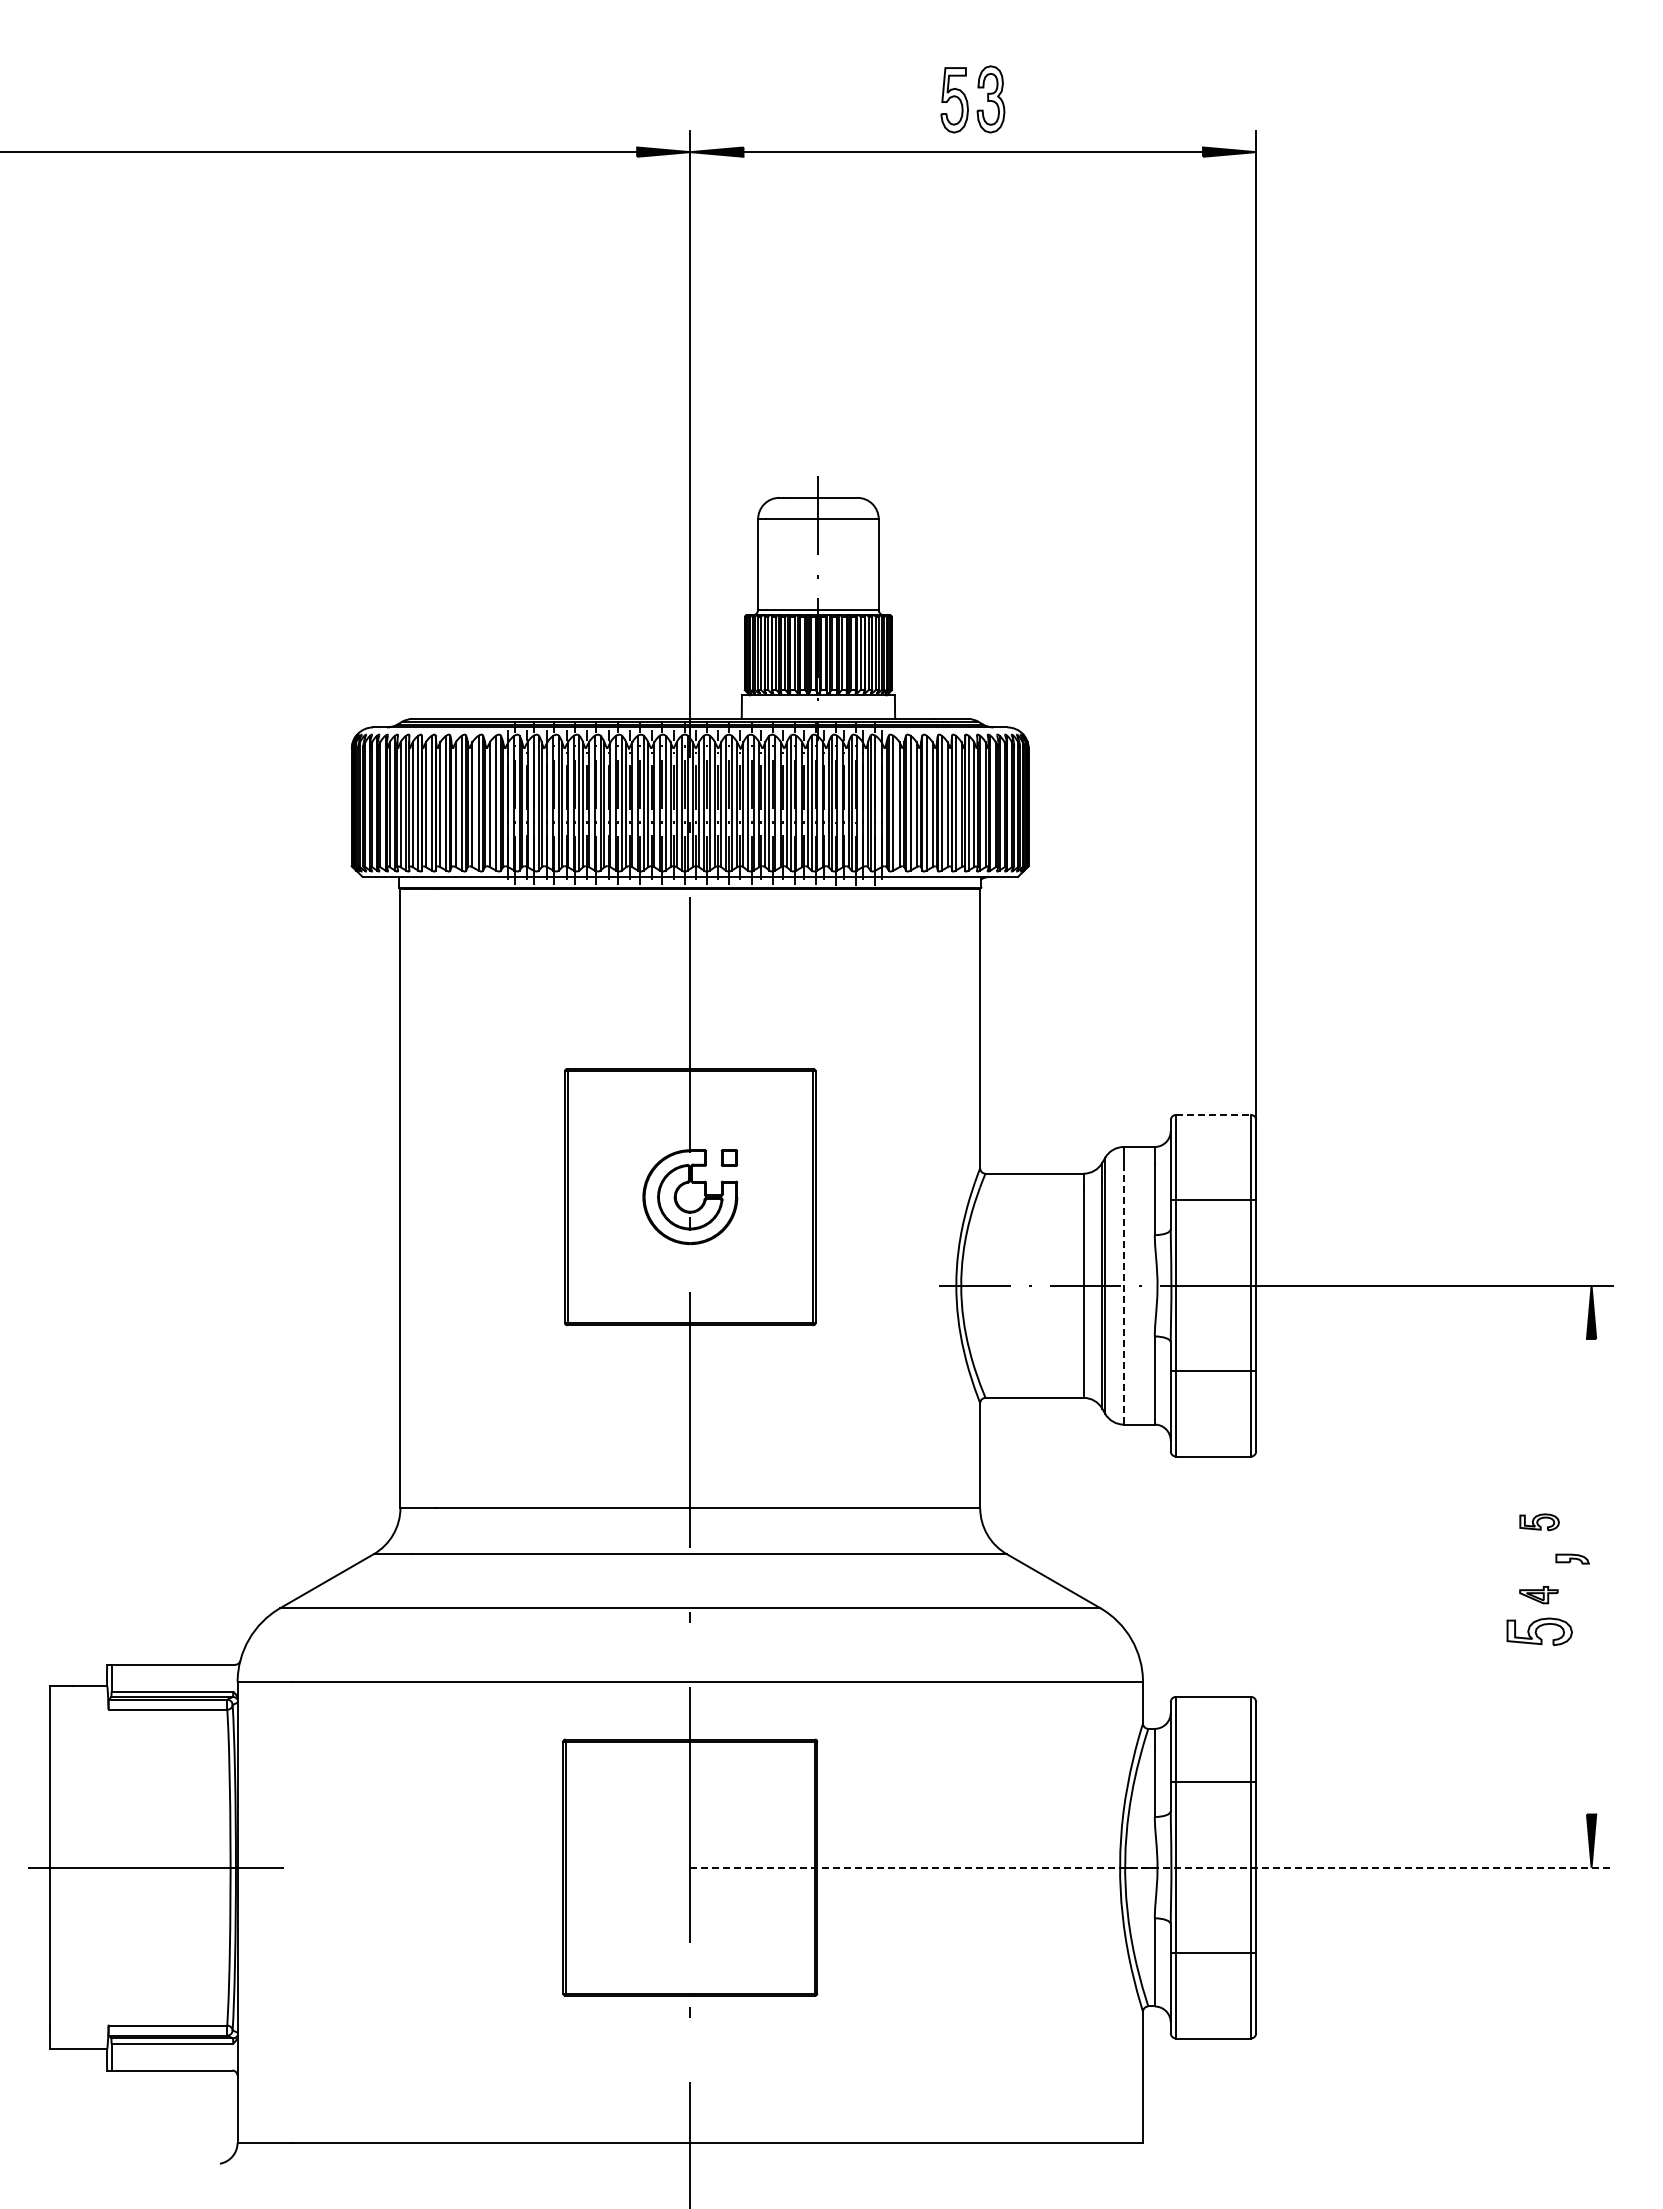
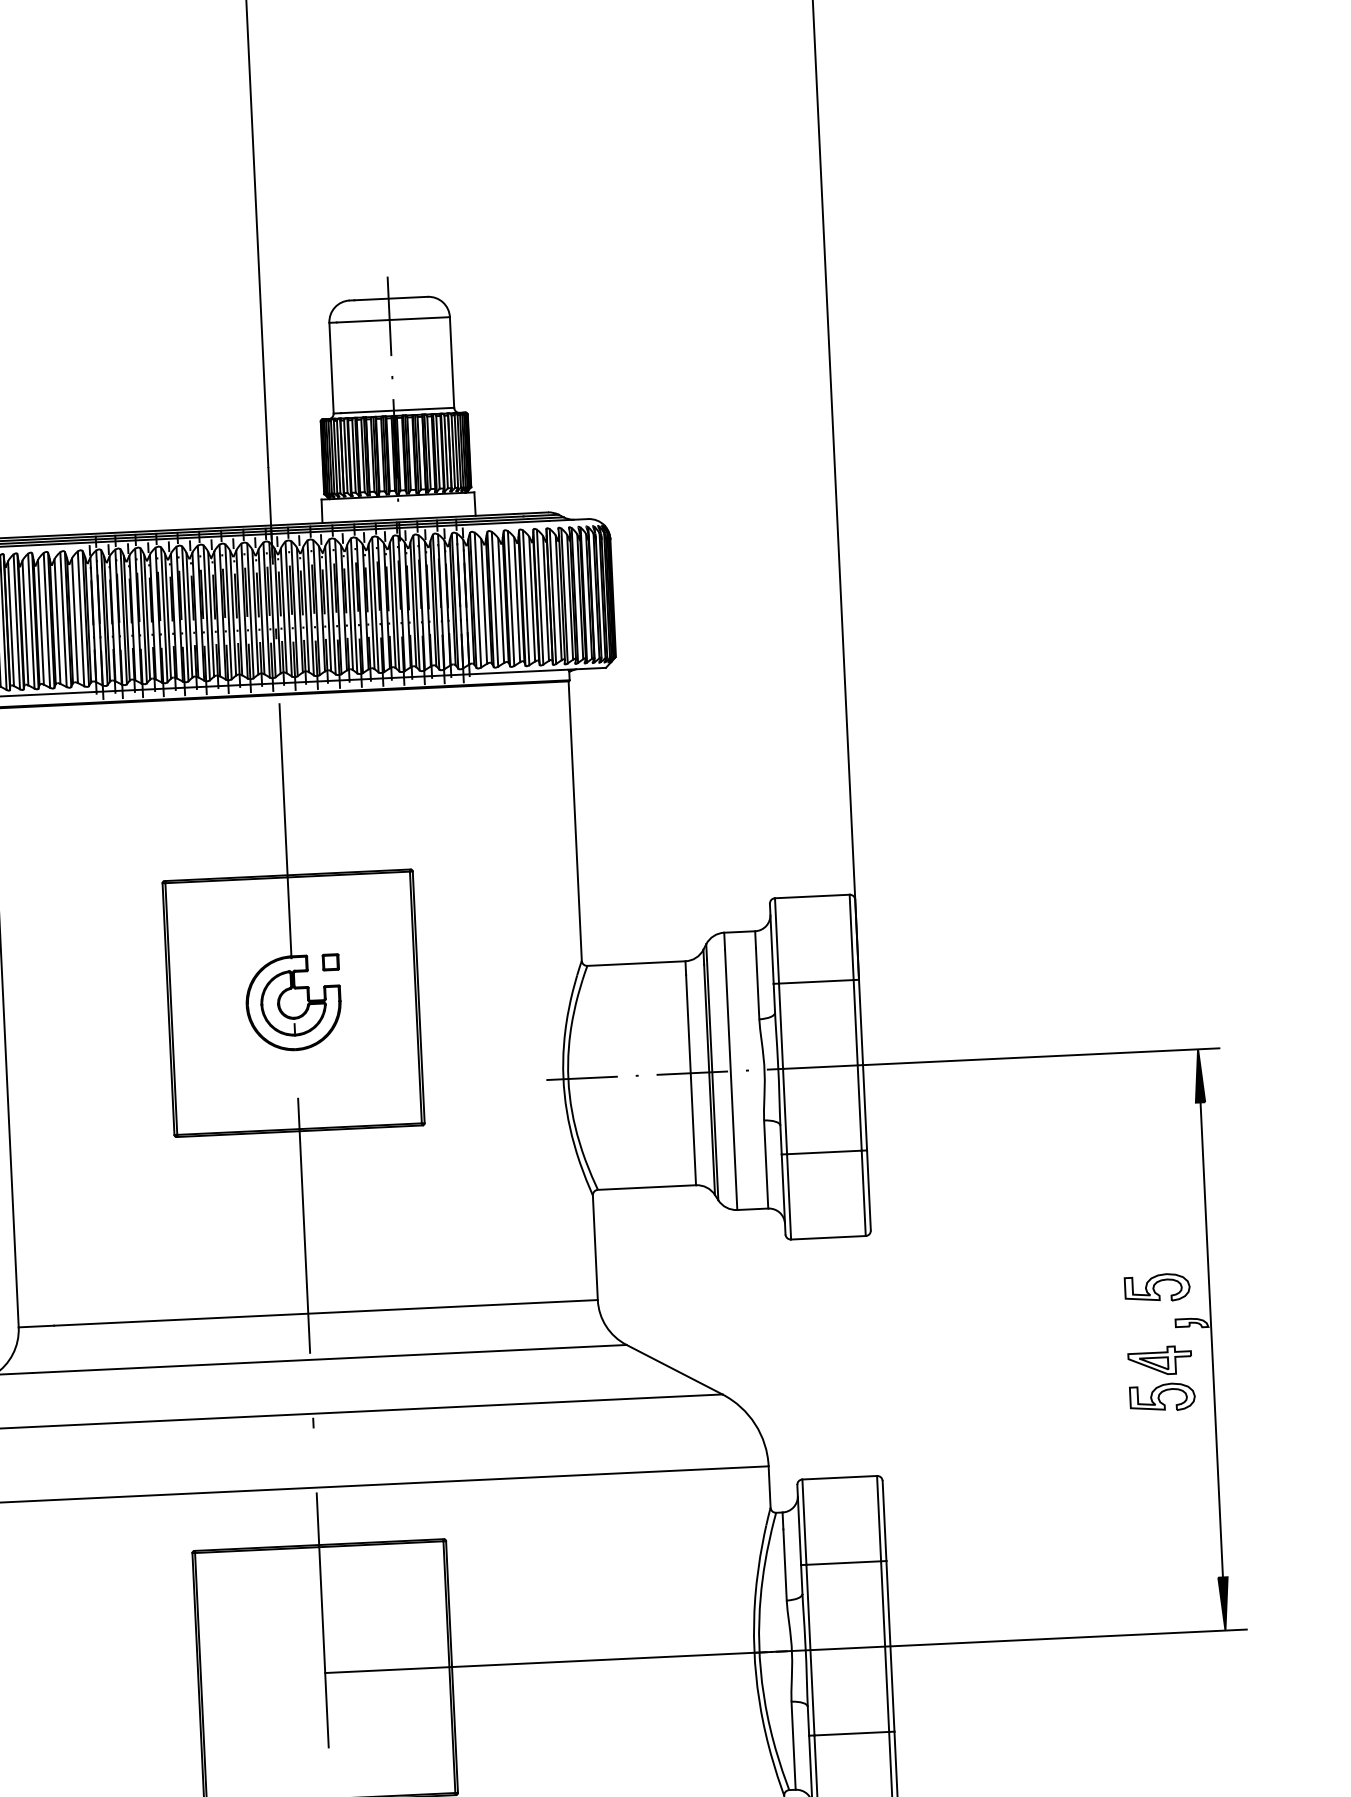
line: (1213, 1114) -> (812, 896), dashed -> solid
line: (1123, 1294) -> (730, 1080), dashed -> solid
part: (1539, 1522) -> (1157, 1288), size x1.67
line: (1591, 1576) -> (1211, 1339), added
part: (1538, 1594) -> (1159, 1360), size x1.67
line: (1152, 1867) -> (786, 1651), dashed -> solid

